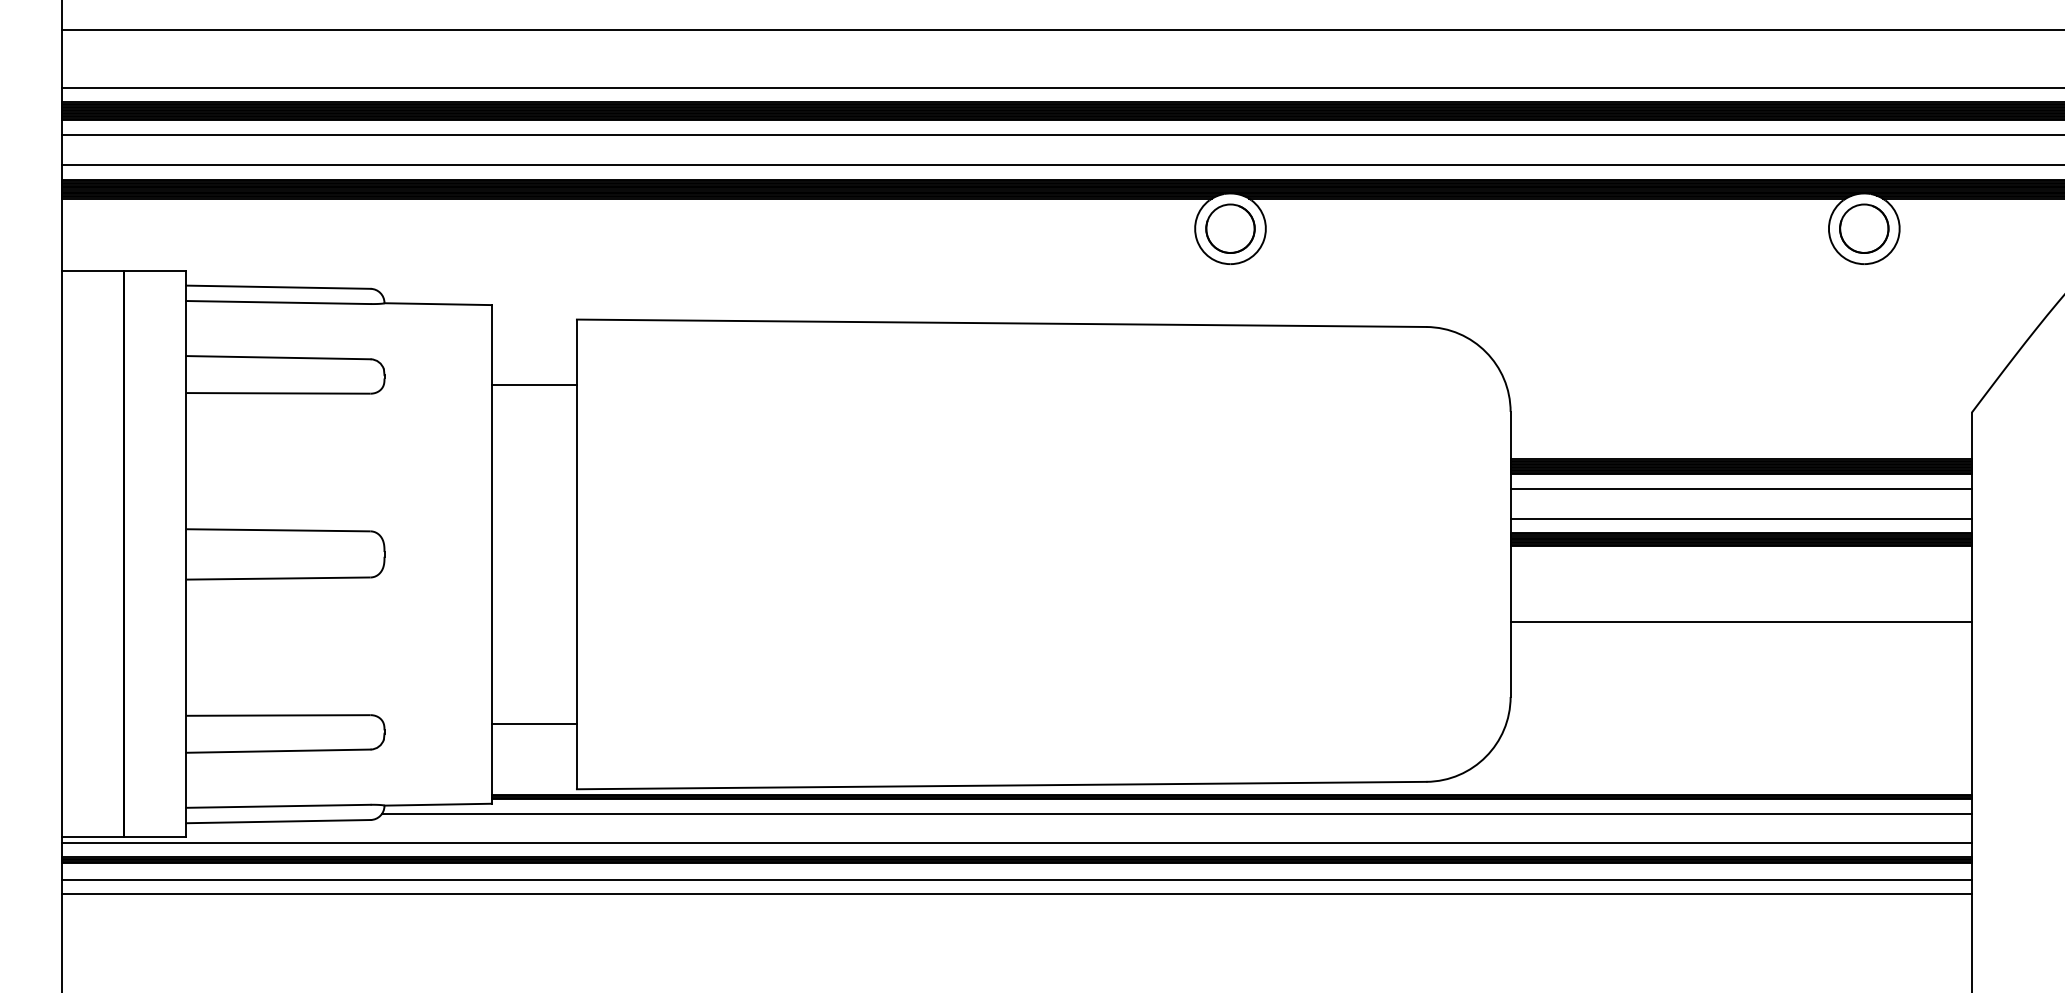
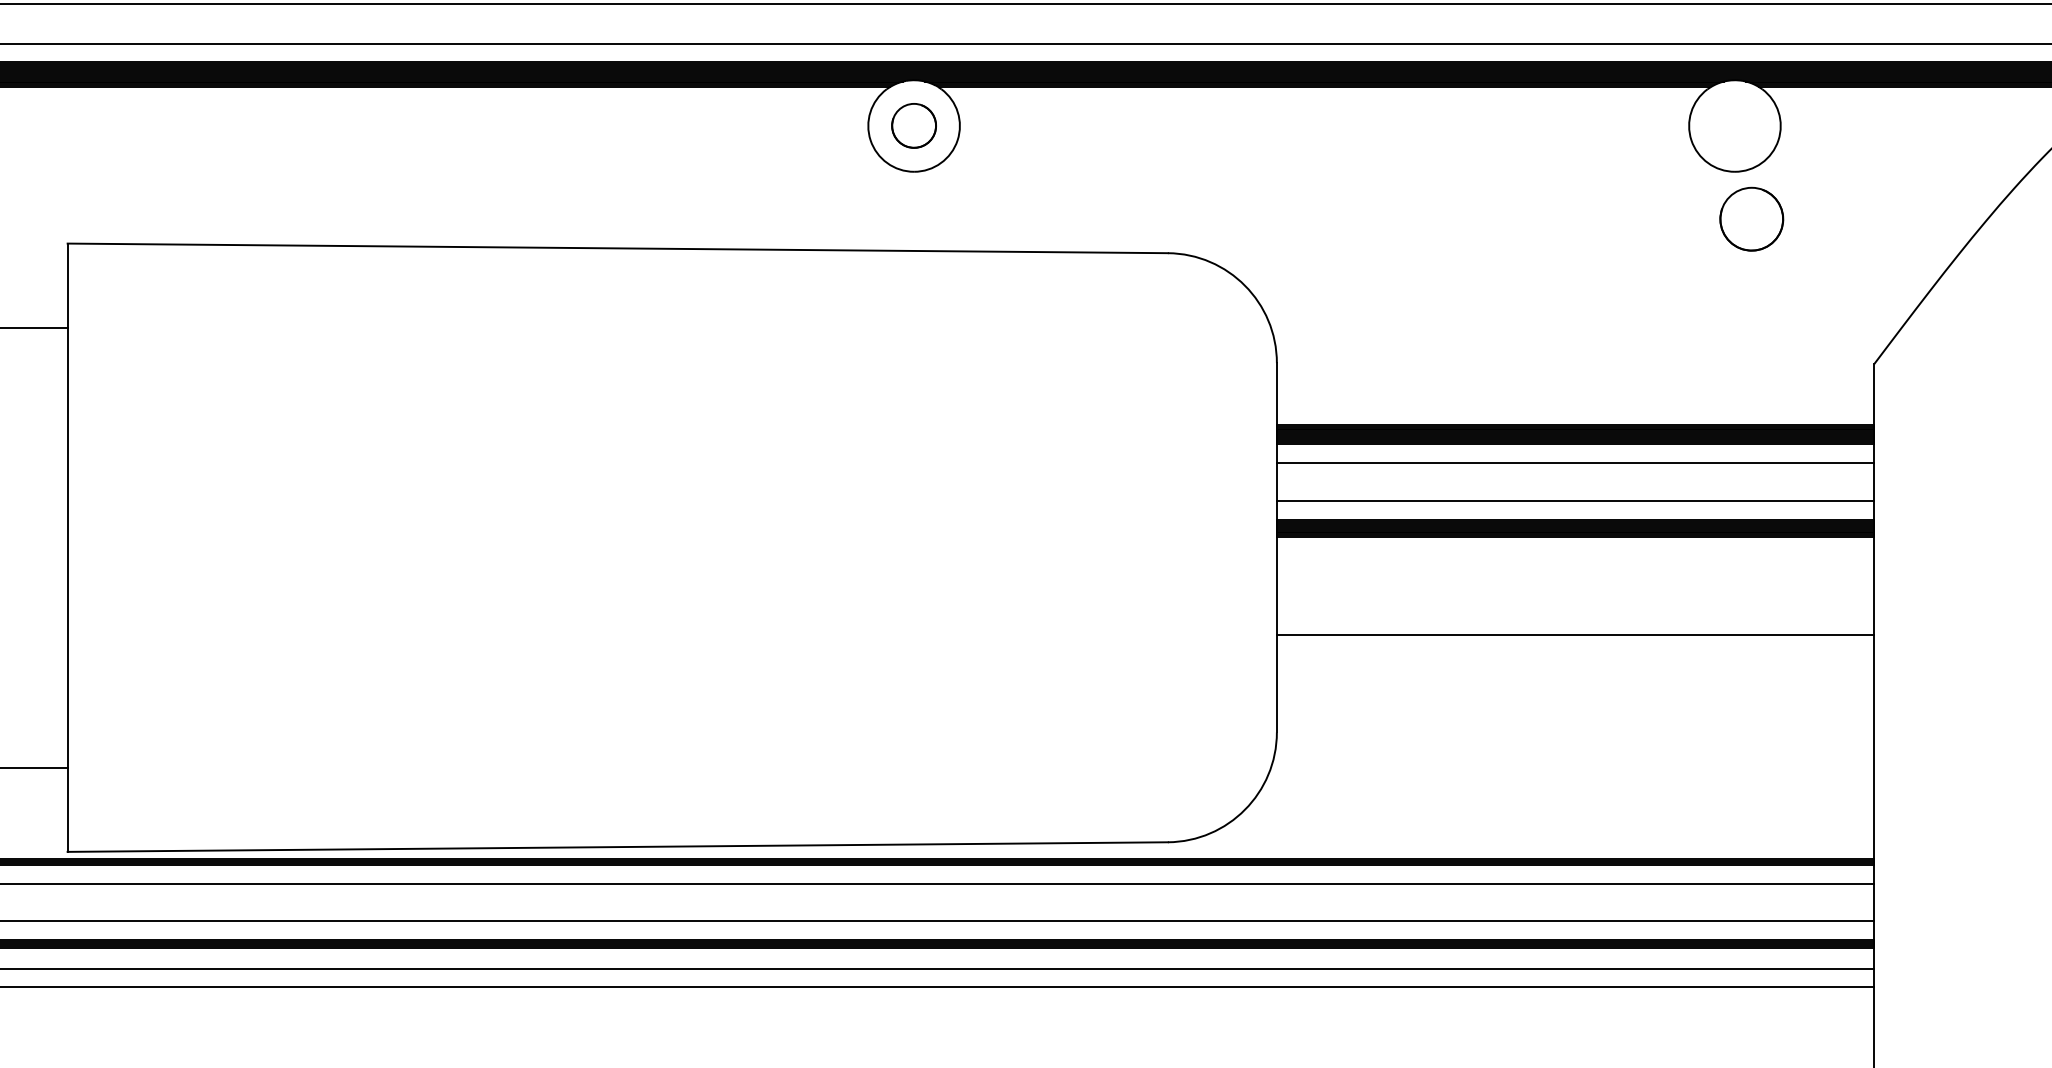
circle: (1230, 228) -> (914, 125), size x0.7
circle: (1864, 228) -> (1752, 218), moved

